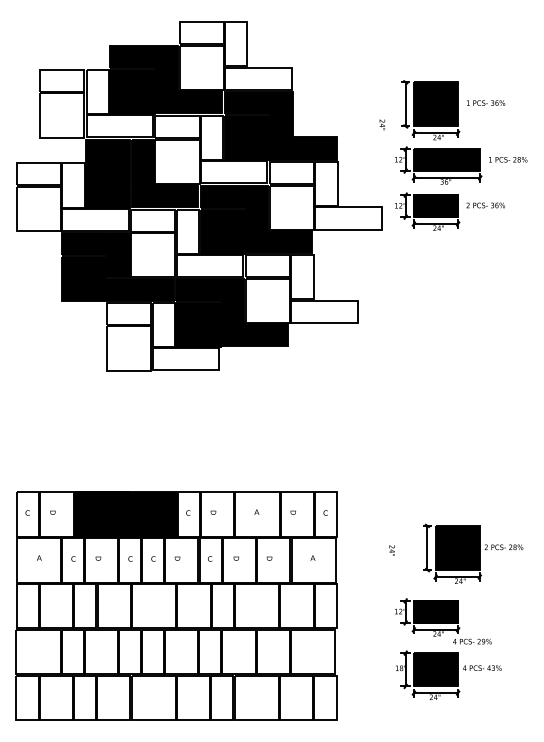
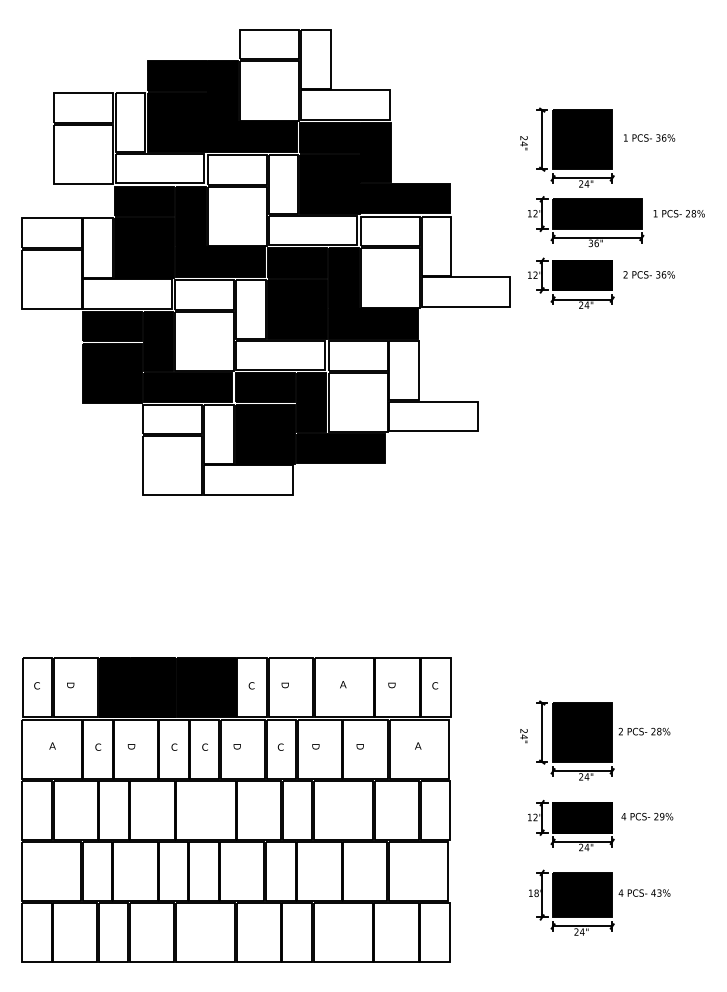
text: (382, 125) -> (523, 143), moved
part: (473, 553) -> (603, 740), moved
text: (472, 641) -> (647, 816), moved

